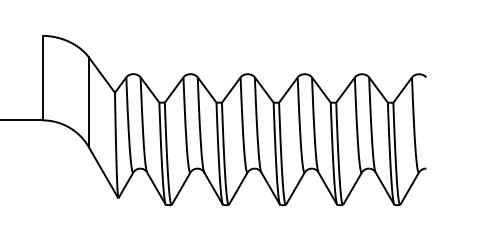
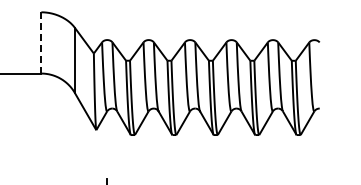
line: (42, 77) -> (41, 42), solid -> dashed

